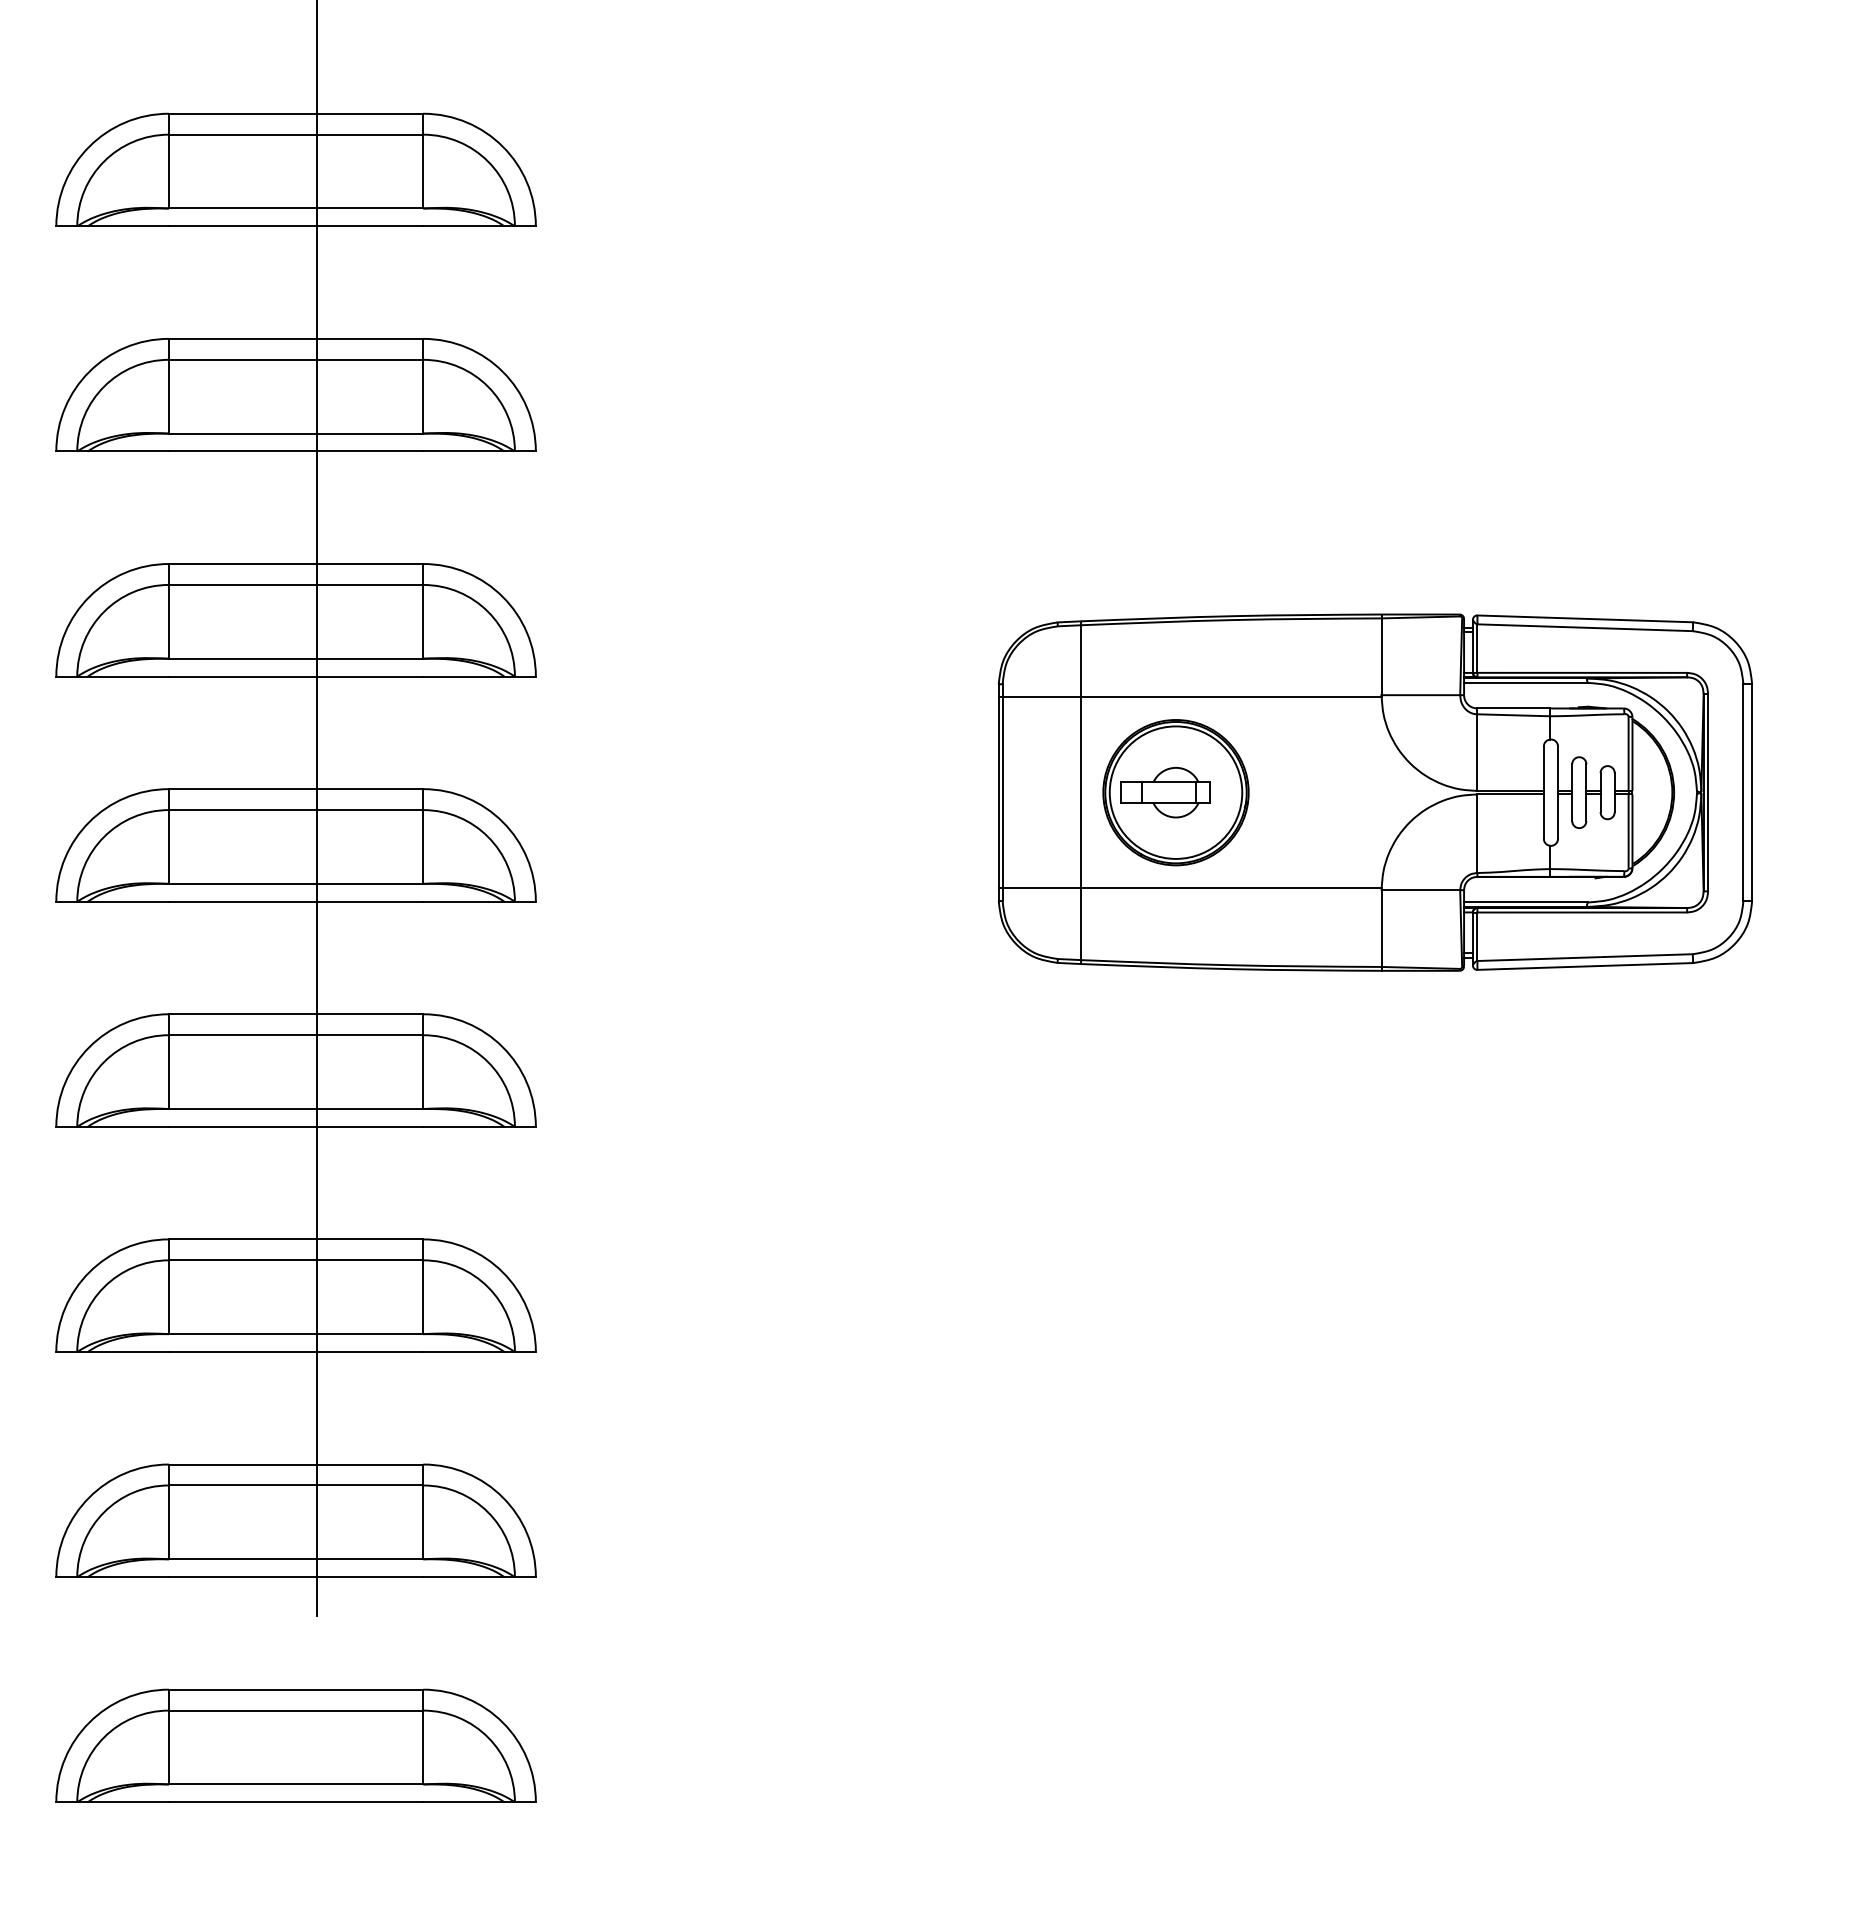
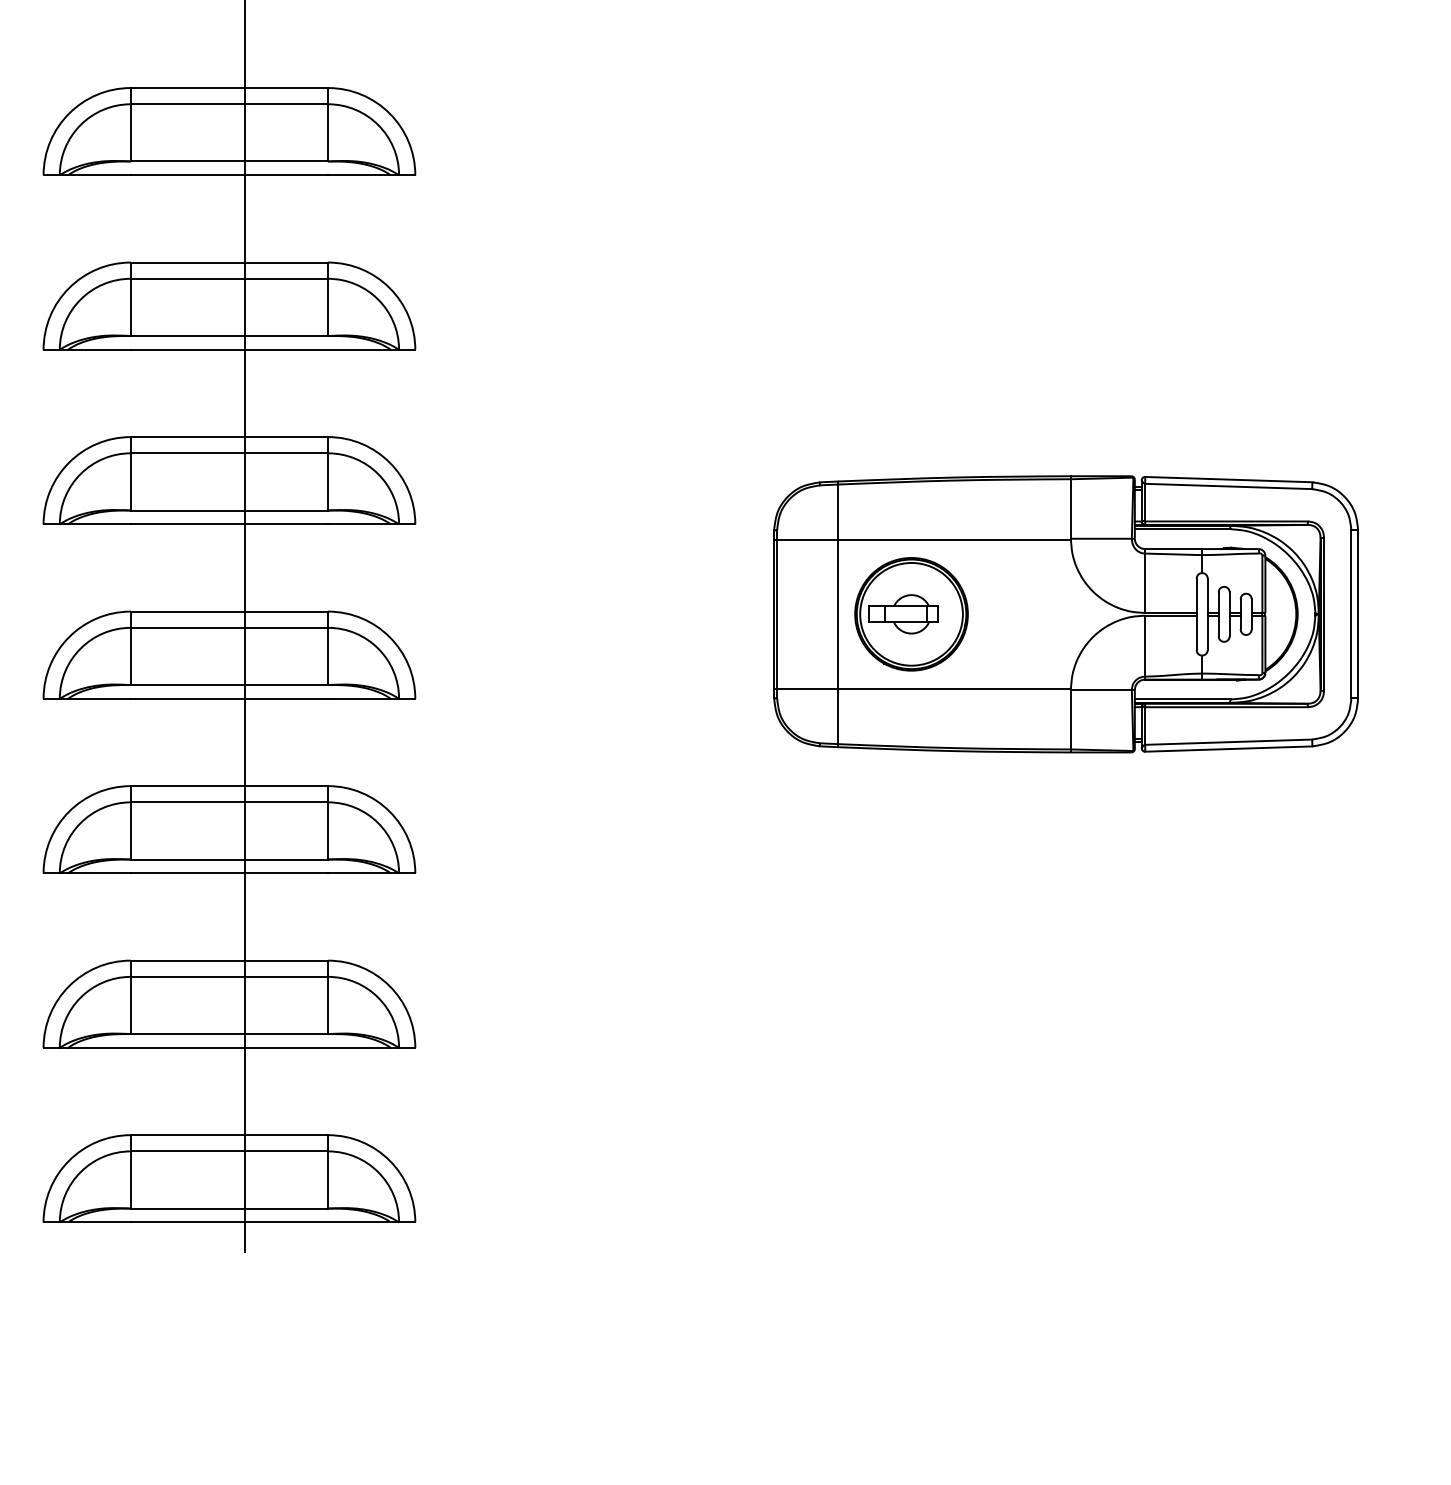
part: (295, 1745) -> (228, 1352), removed

